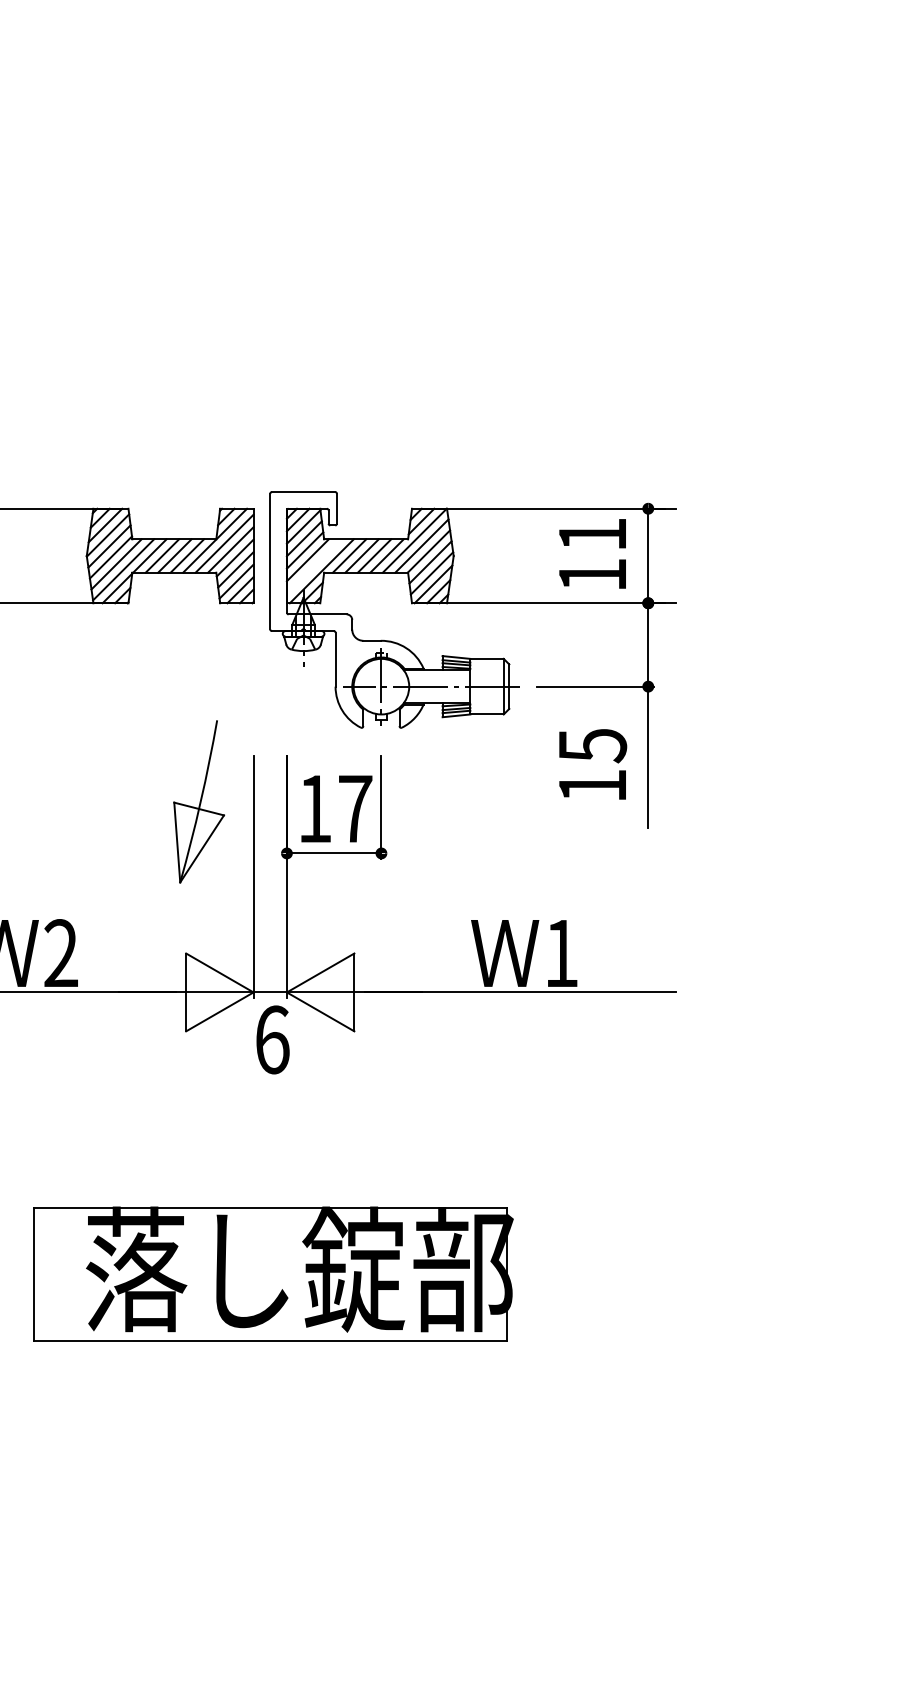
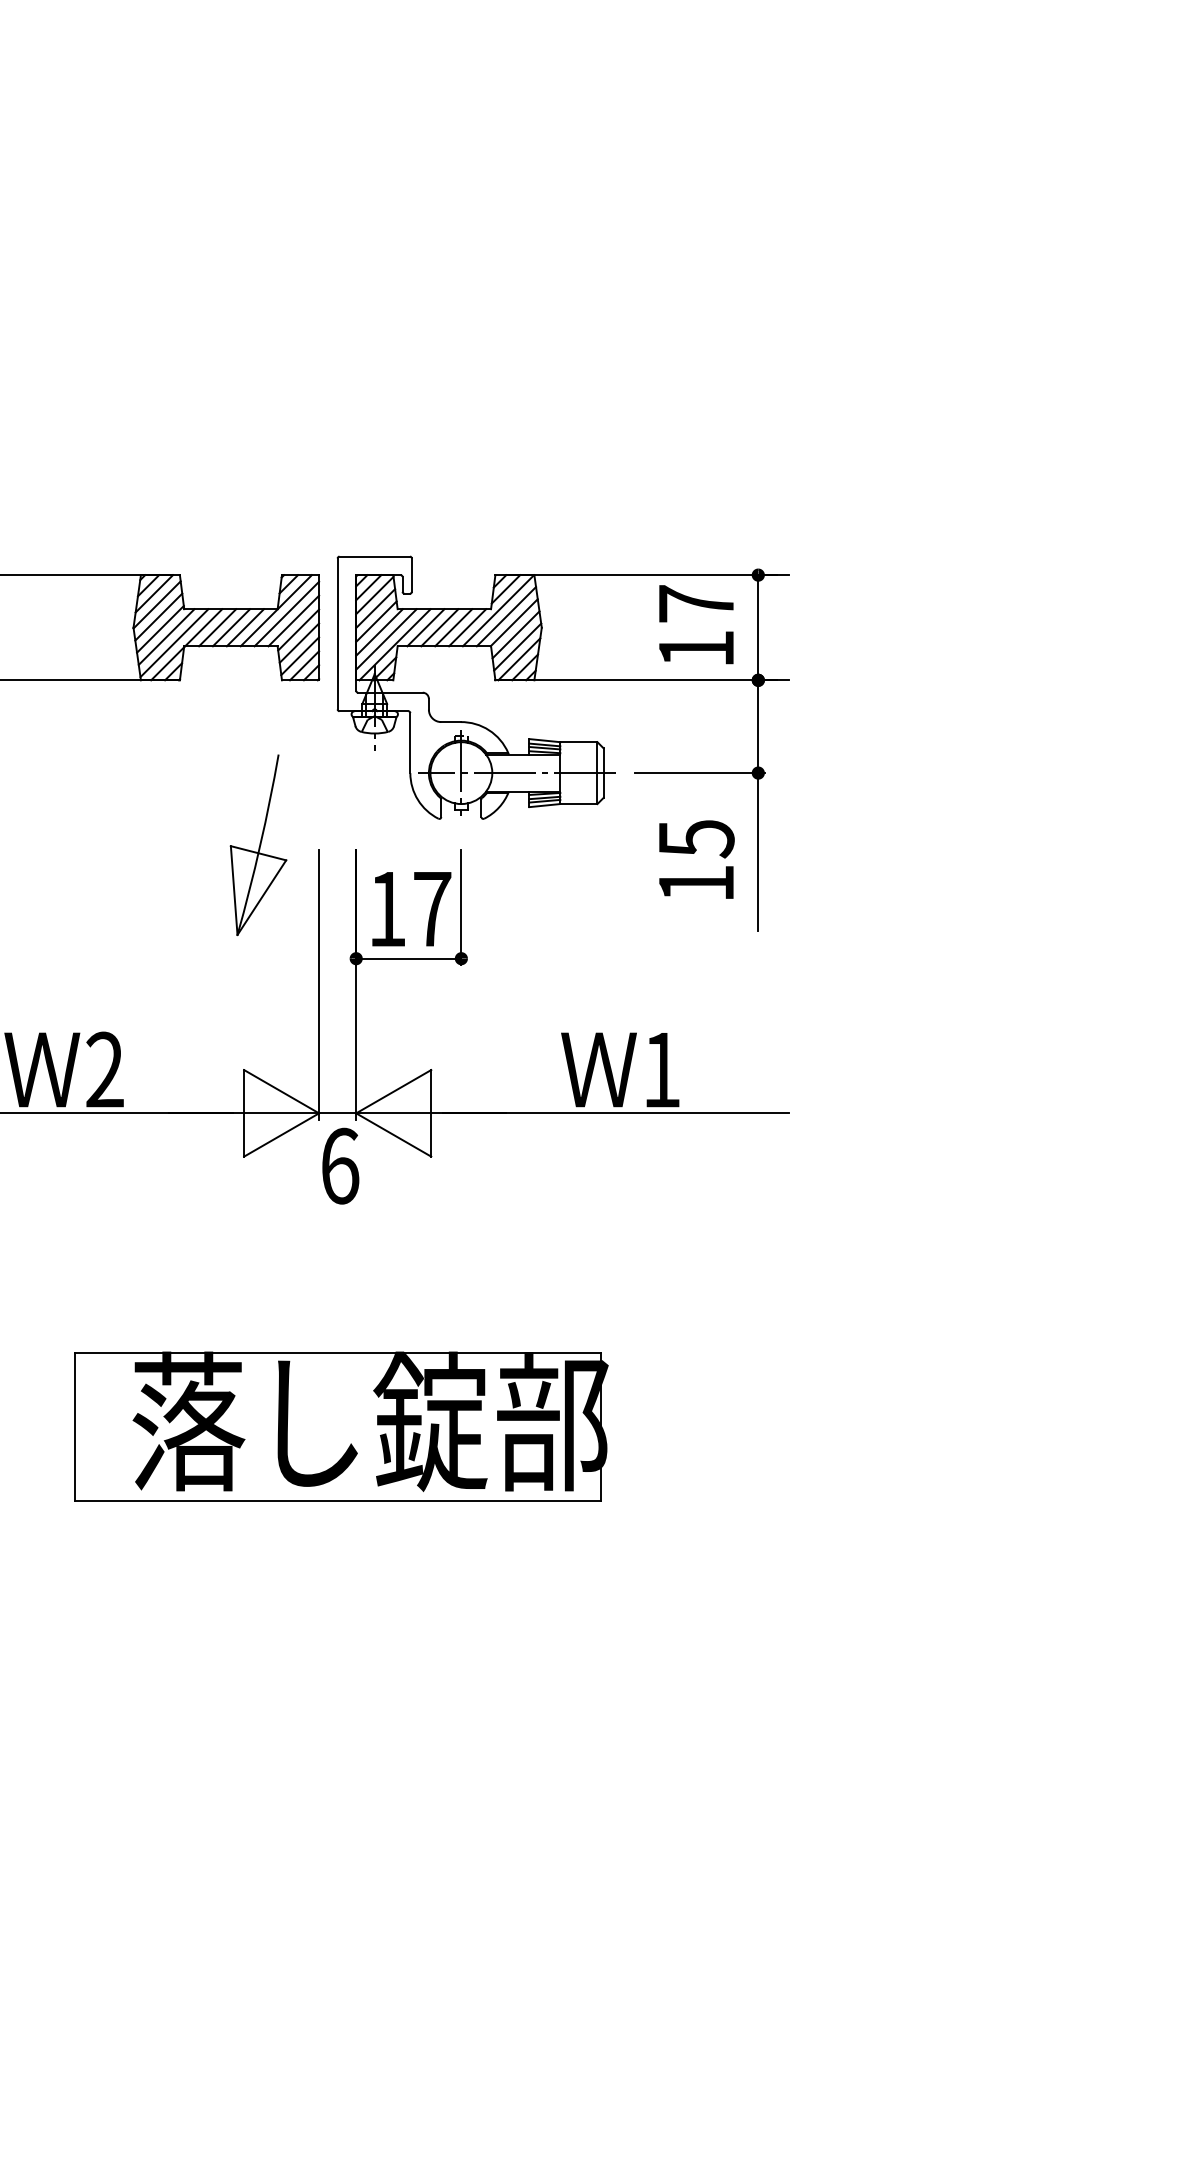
text: (592, 534) -> (696, 603), 11 -> 17
line: (314, 566) -> (386, 639), added
part: (199, 802) -> (258, 845), moved

